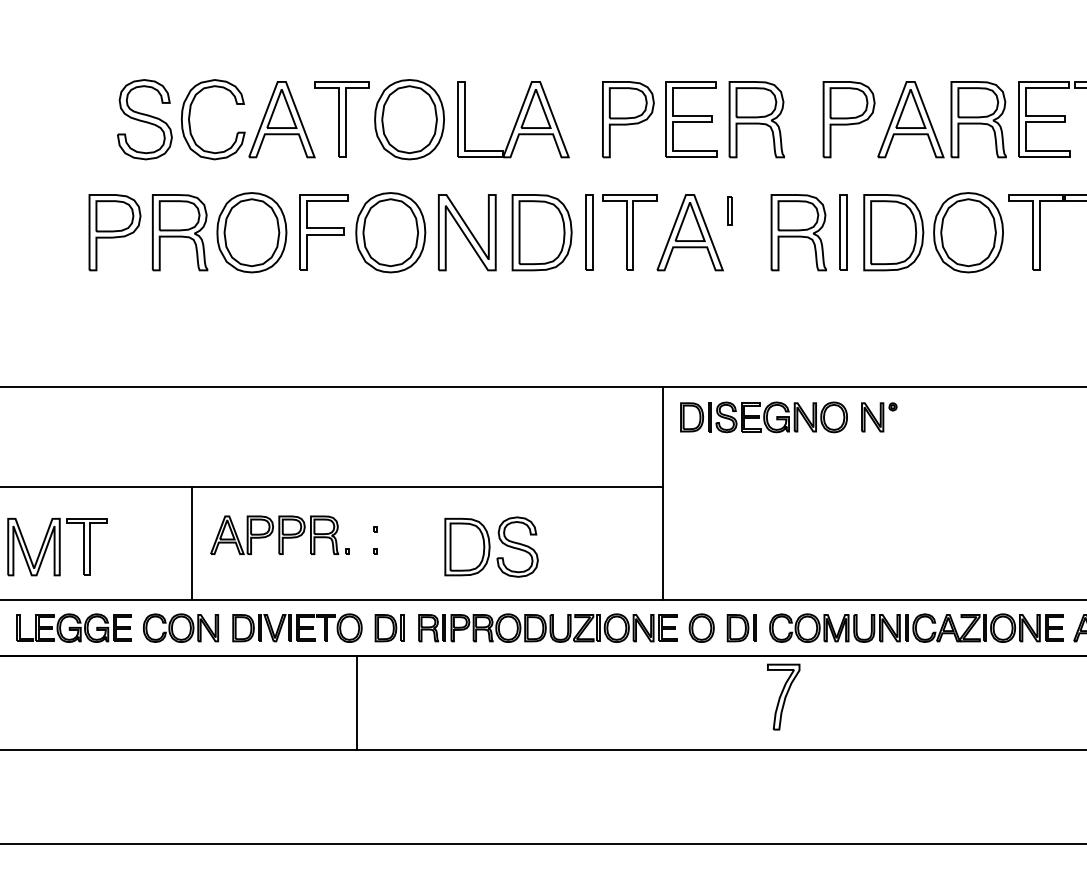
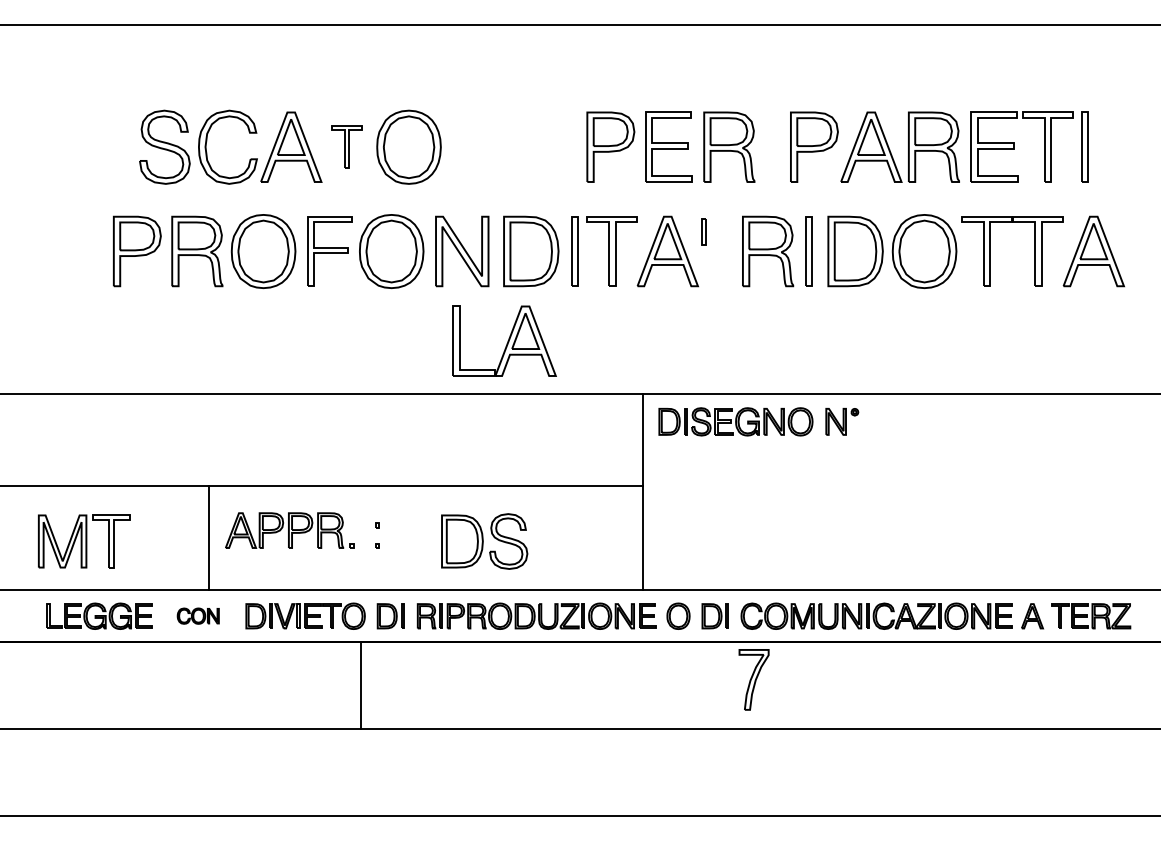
part: (341, 118) -> (346, 146), size x0.6
part: (513, 118) -> (504, 340), moved
part: (181, 627) -> (198, 615), size x0.6

